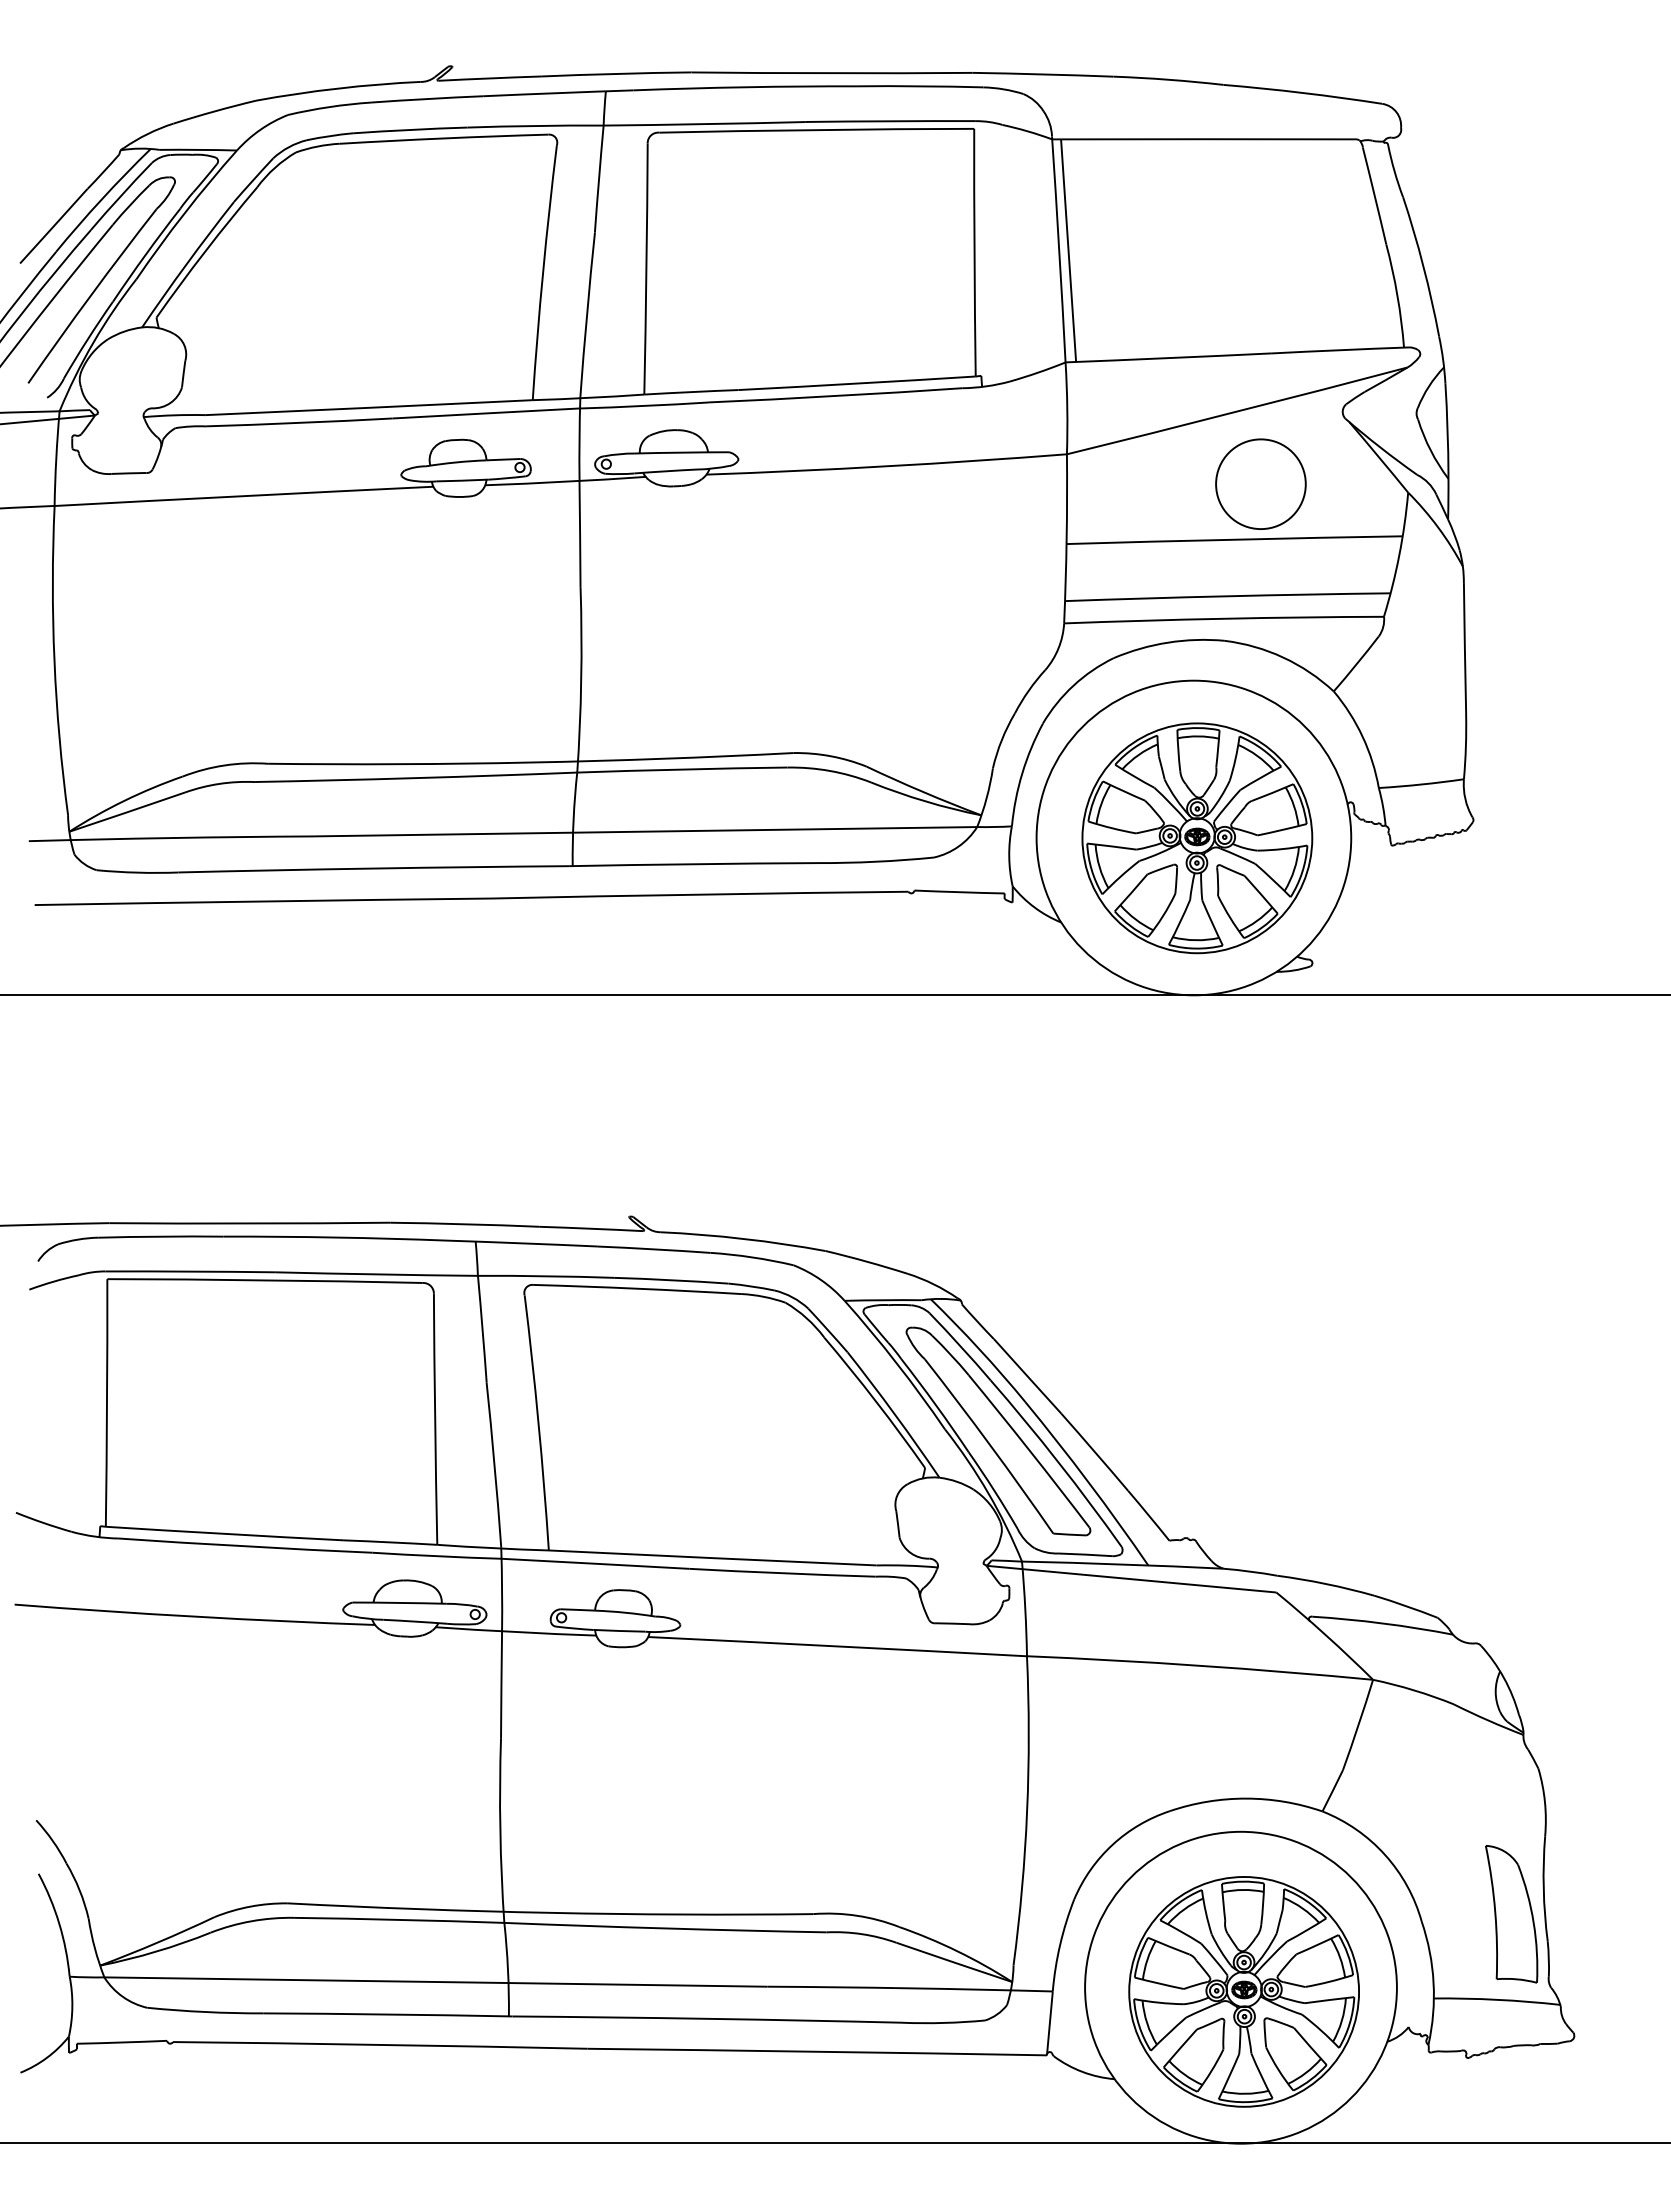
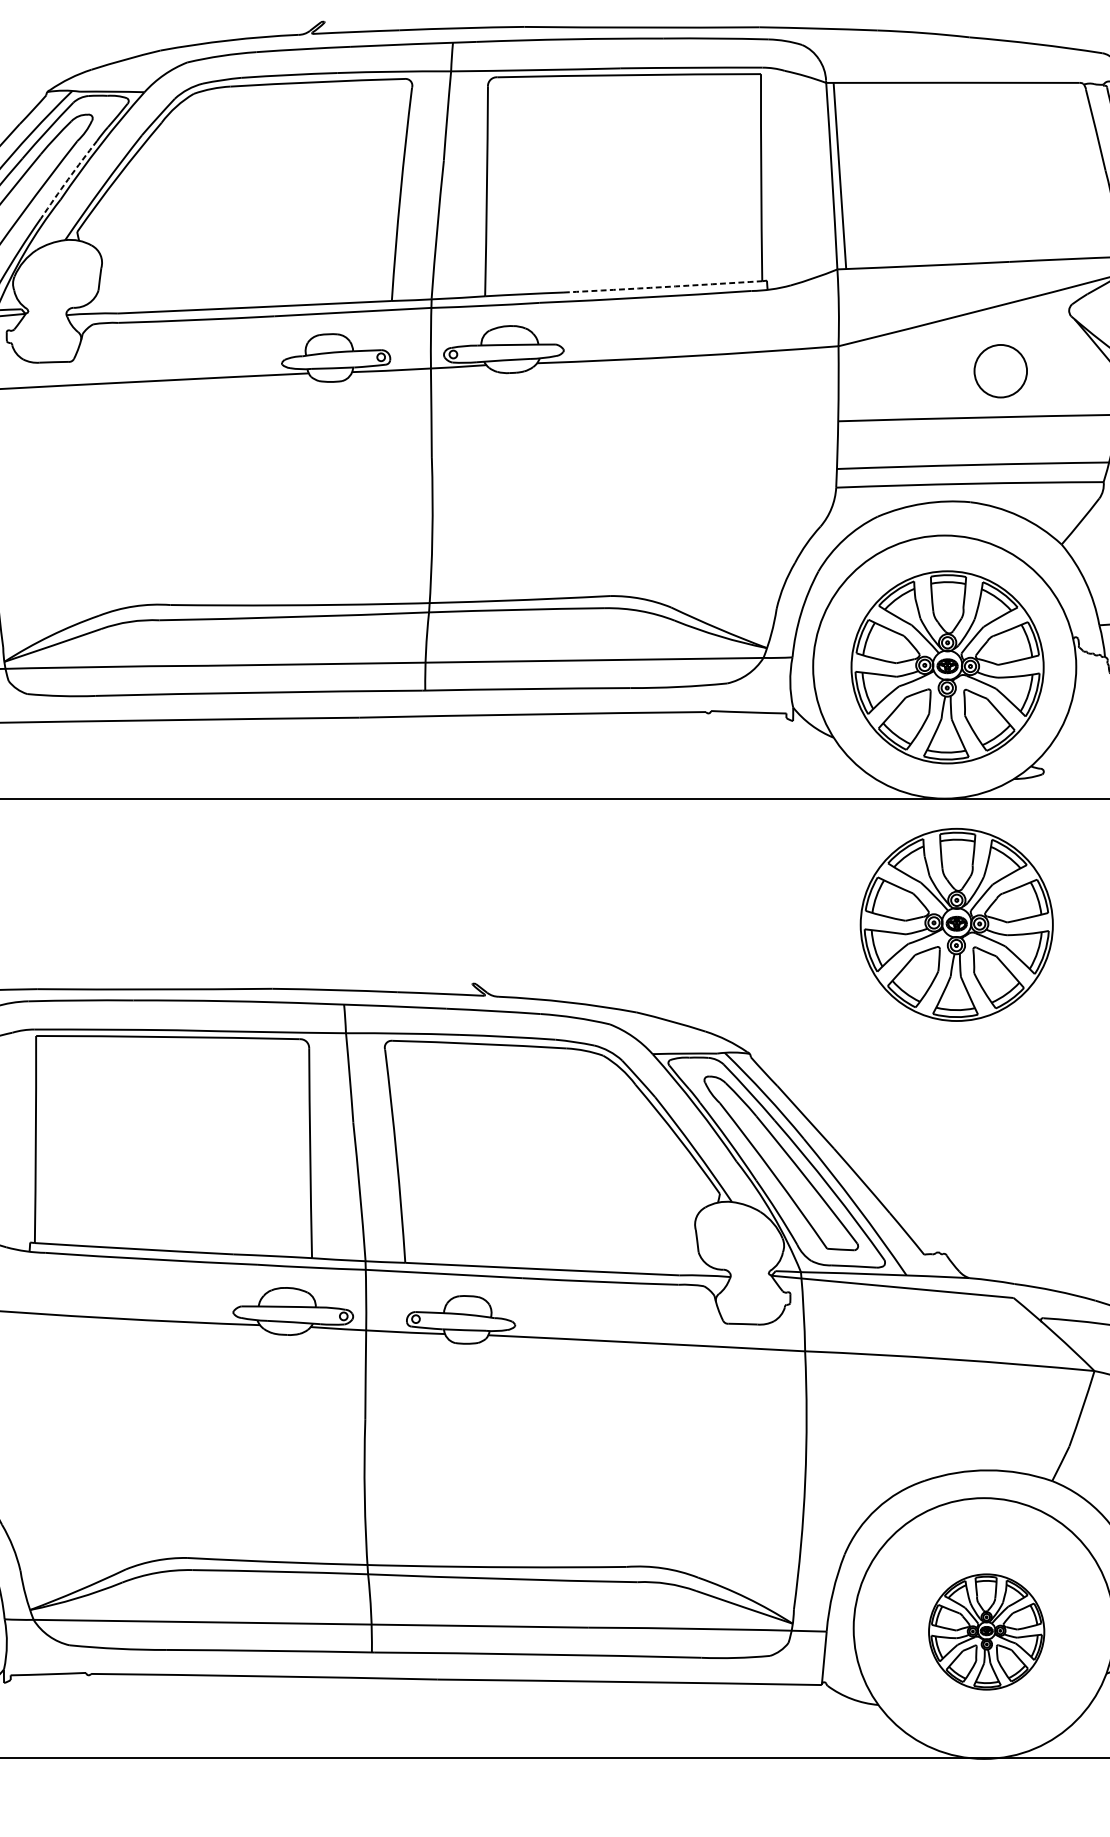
arc: (145, 254) -> (68, 179), solid -> dashed
arc: (857, 383) -> (663, 287), solid -> dashed
circle: (1260, 483) -> (1000, 370), size x0.7
part: (1208, 1146) -> (956, 925), added
part: (1243, 1991) -> (986, 1631), size x0.6

